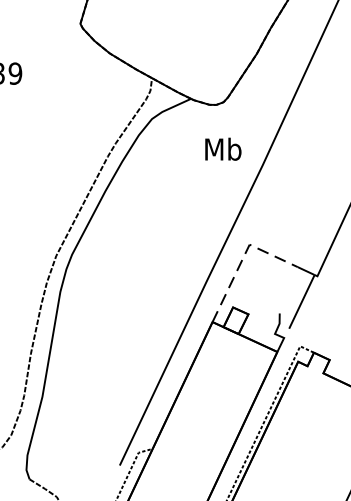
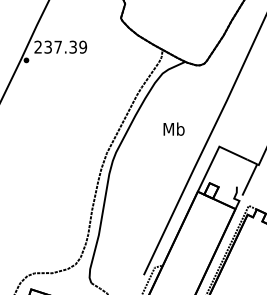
text: (222, 148) -> (173, 128), moved
line: (242, 258) -> (215, 154), dashed -> solid

